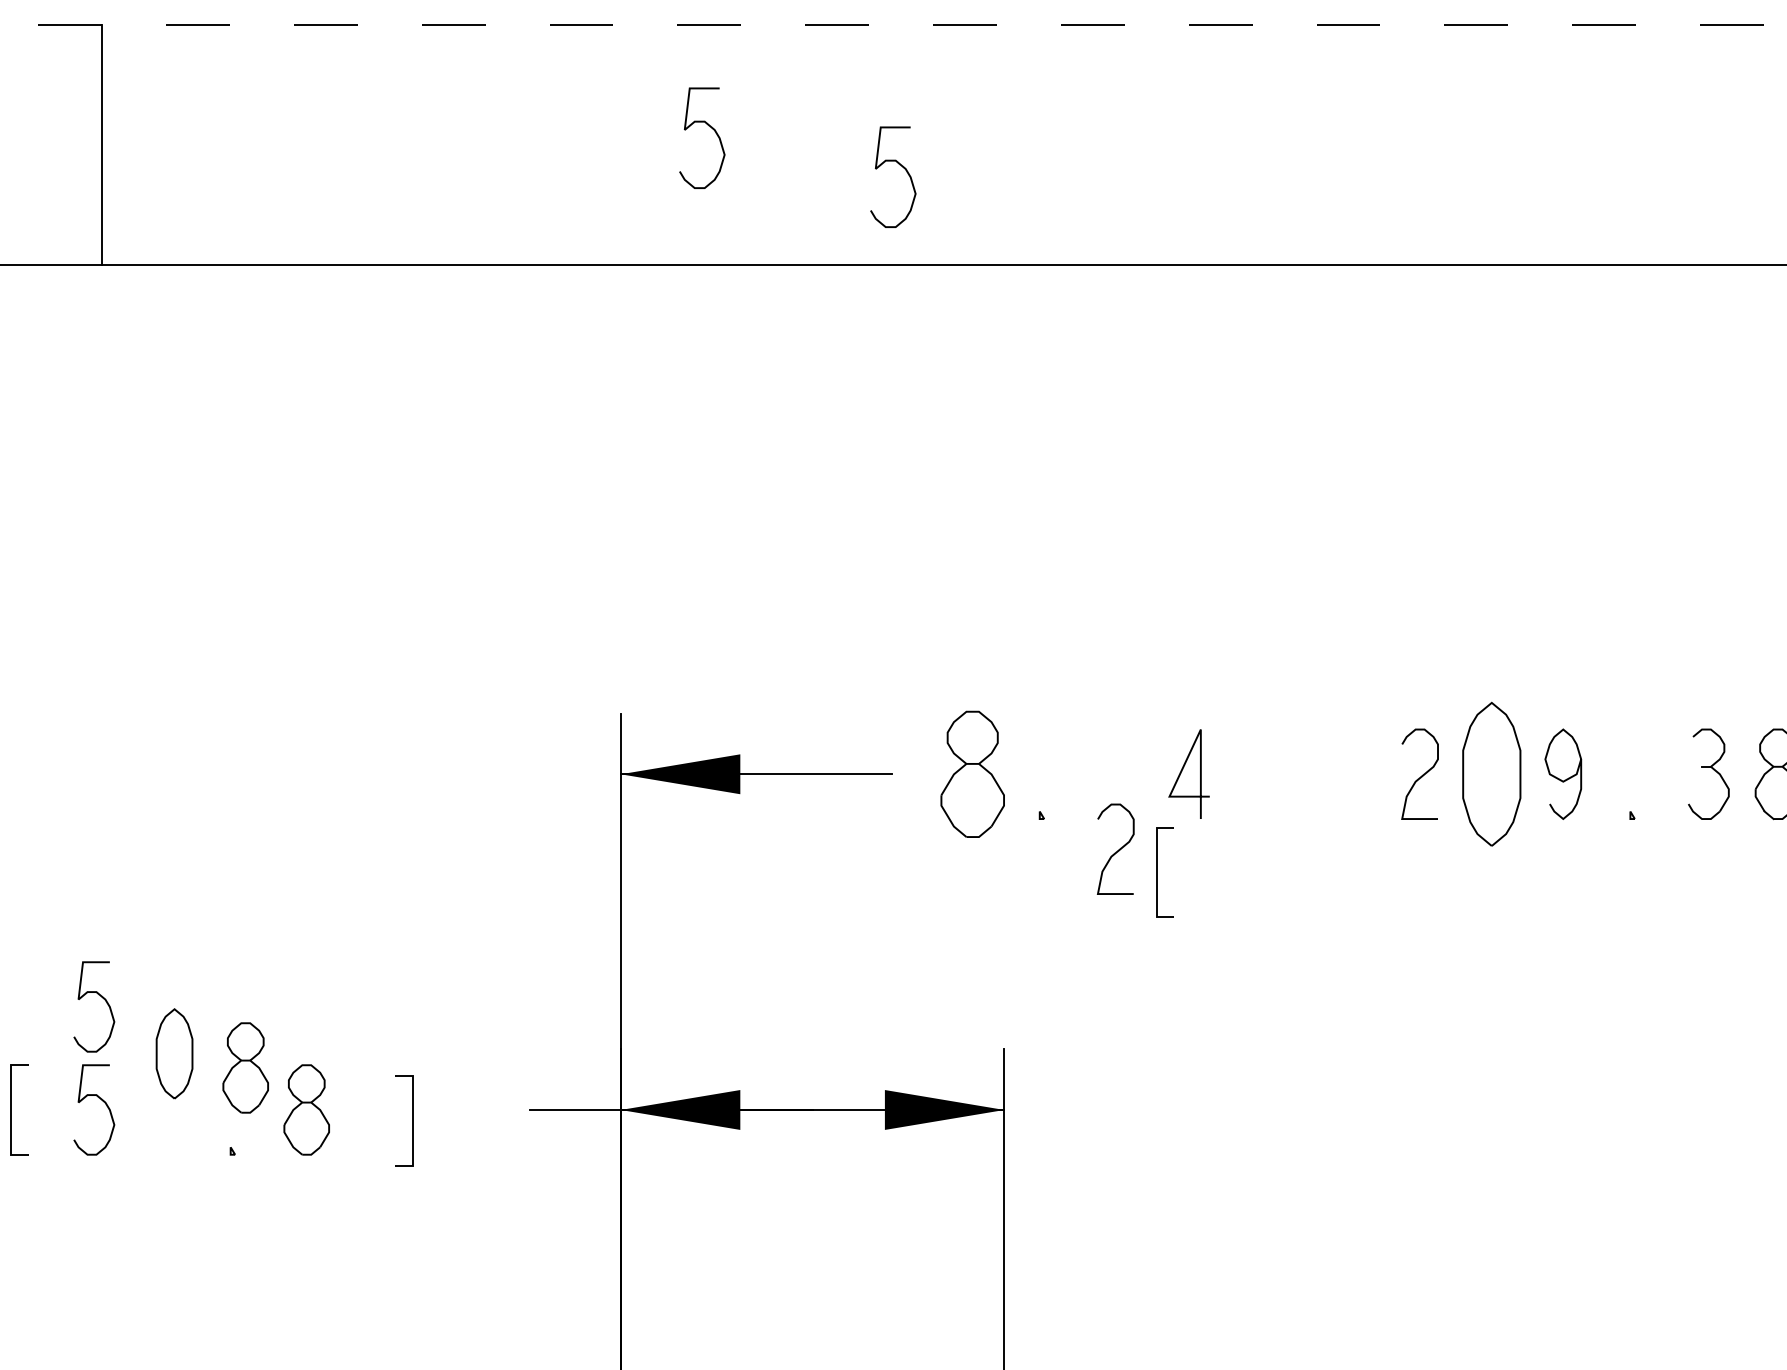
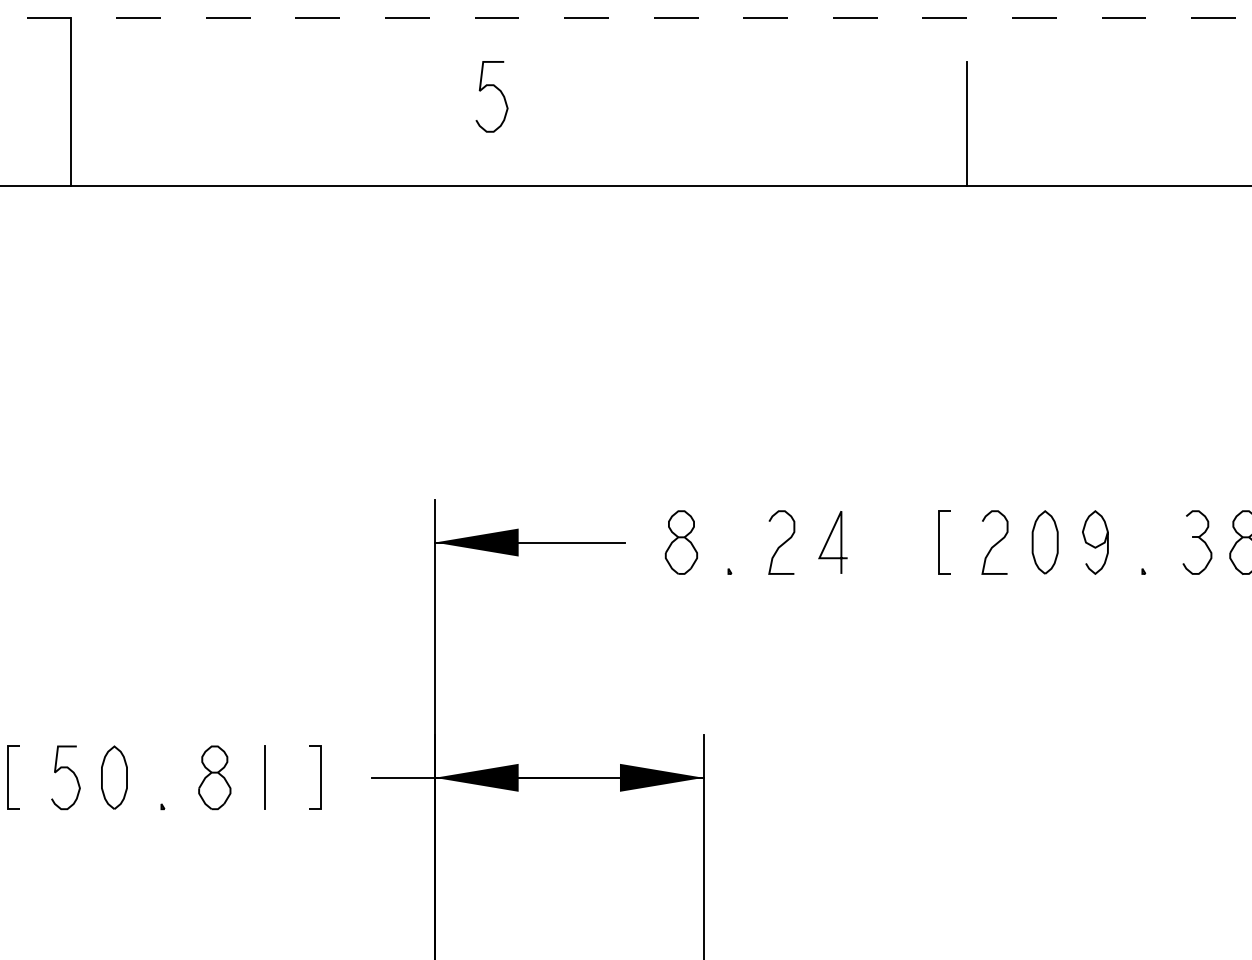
curve: (899, 165) -> (630, 115), removed
line: (1380, 176) -> (967, 123), added
part: (972, 773) -> (681, 542), size x0.71
part: (1491, 773) -> (1045, 542), size x0.62
curve: (1117, 850) -> (782, 543), moved
line: (1157, 872) -> (939, 542), moved
curve: (102, 998) -> (71, 699), removed
part: (174, 1053) -> (114, 777), moved
part: (245, 1067) -> (171, 748), removed
line: (378, 1109) -> (265, 777), added
line: (412, 1120) -> (321, 777), moved

